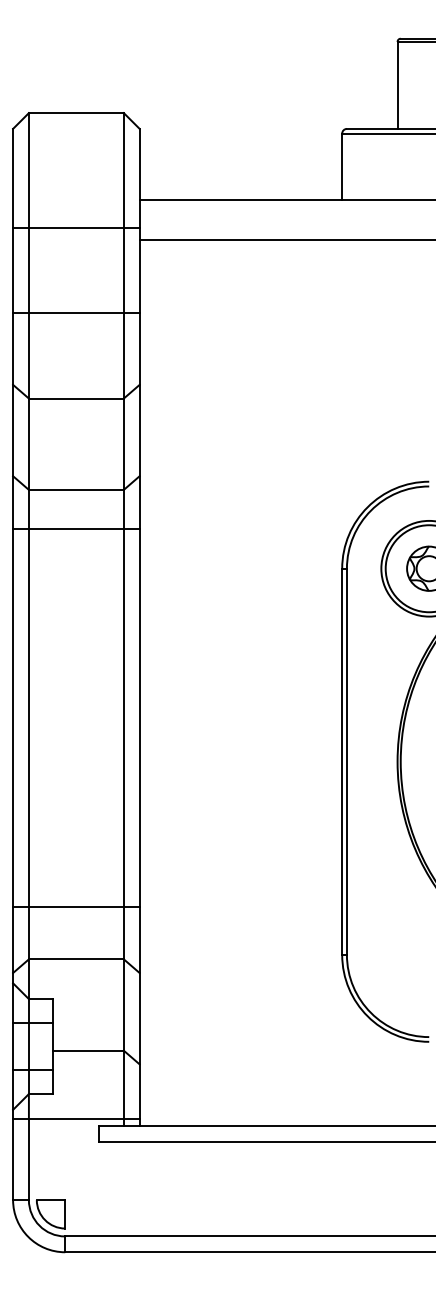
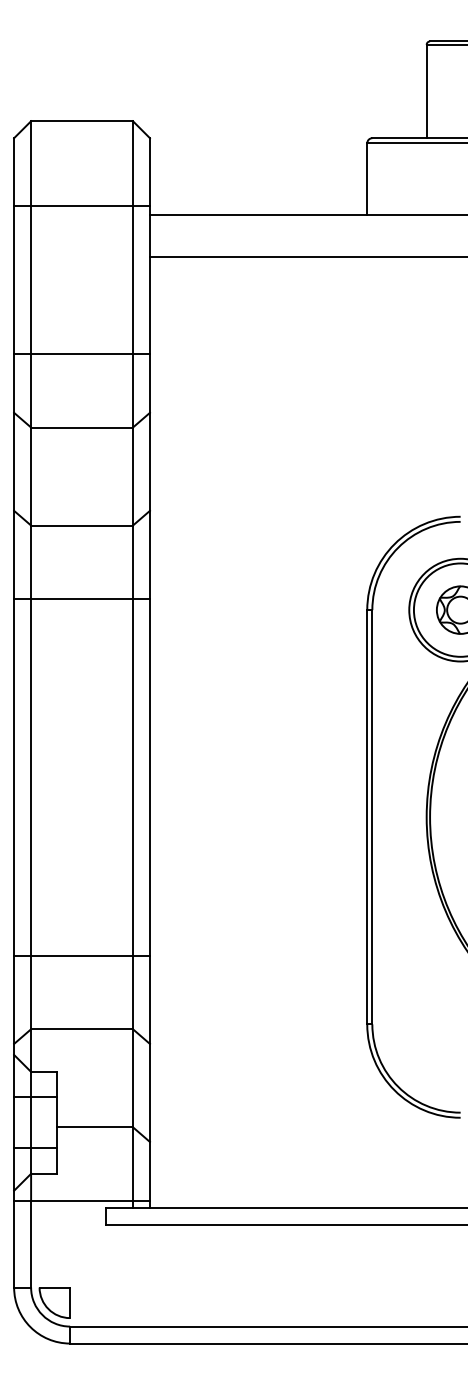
line: (76, 228) -> (82, 206), moved
line: (76, 313) -> (82, 354), moved
line: (76, 529) -> (82, 599), moved
line: (76, 906) -> (82, 955), moved

